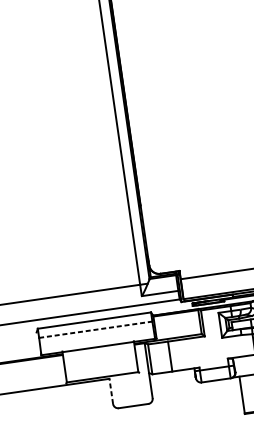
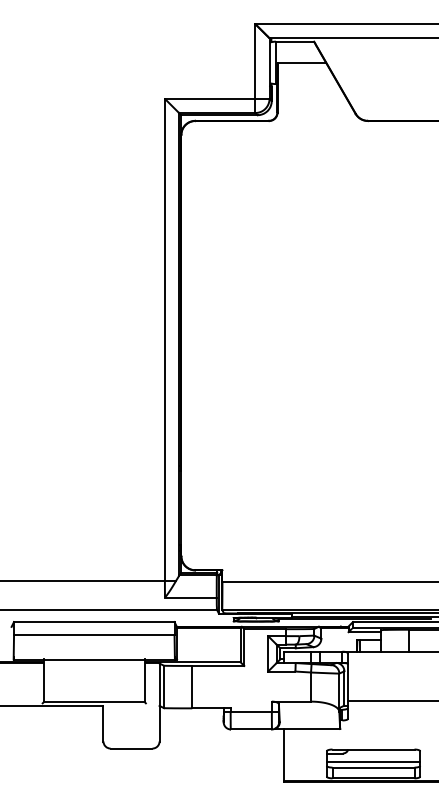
line: (95, 330) -> (94, 635), dashed -> solid
line: (111, 391) -> (103, 723), dashed -> solid

